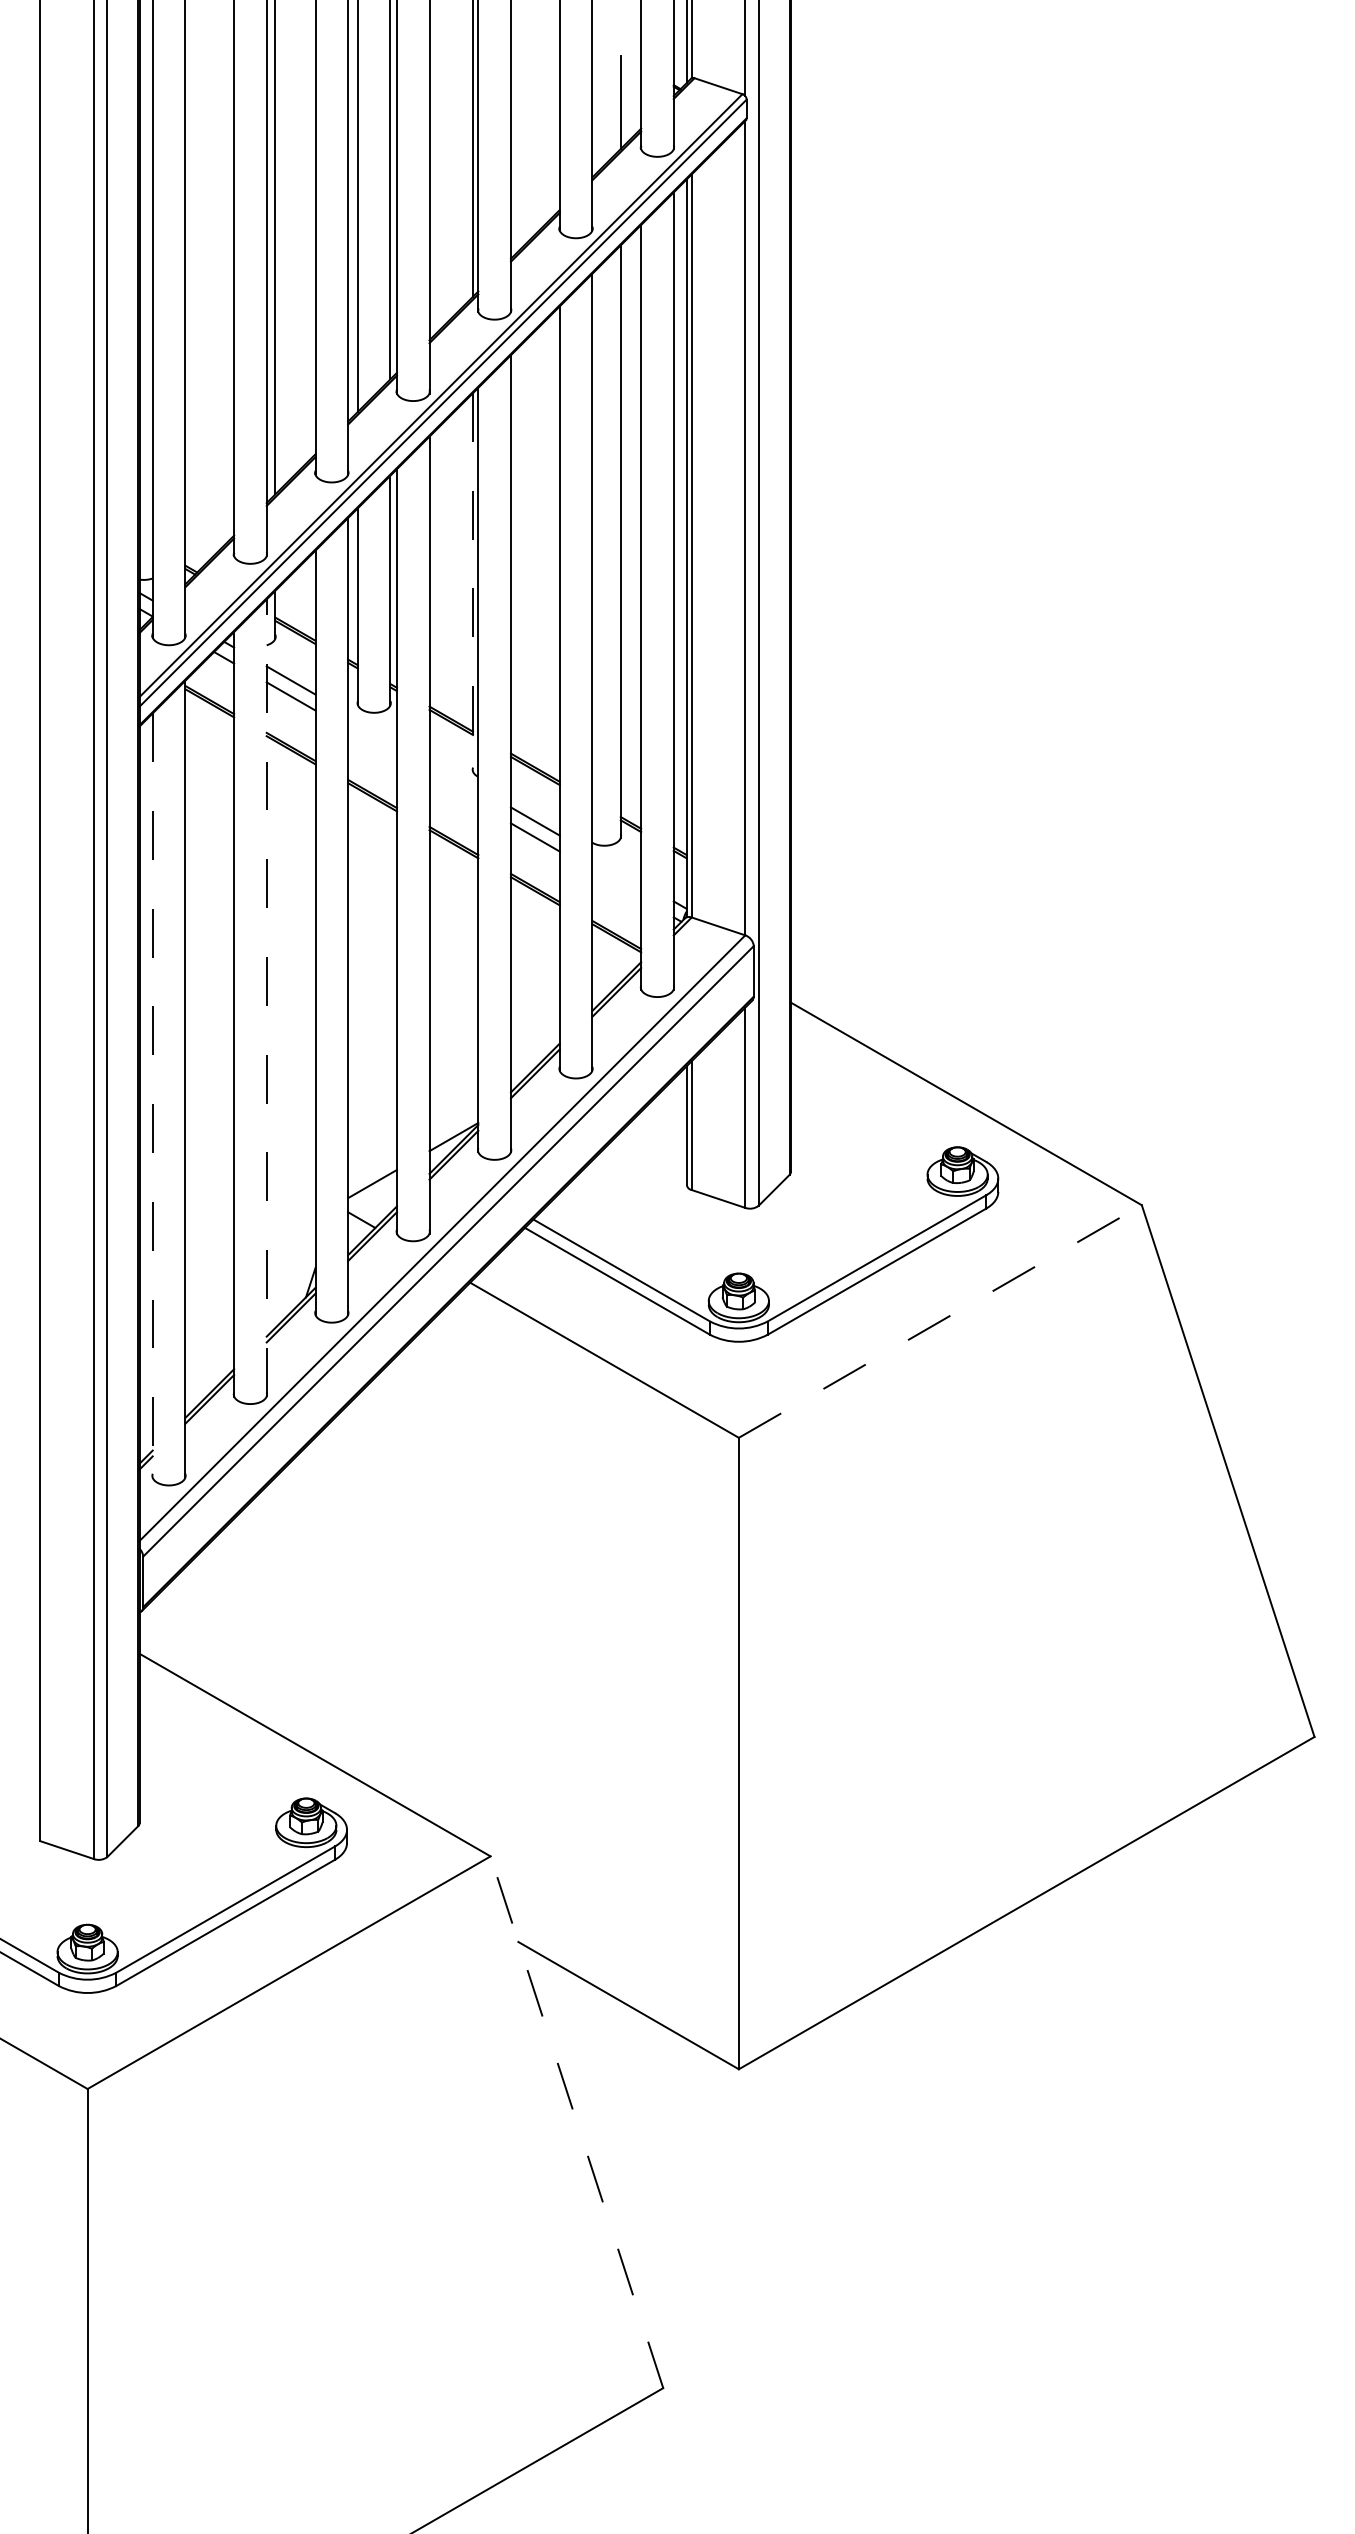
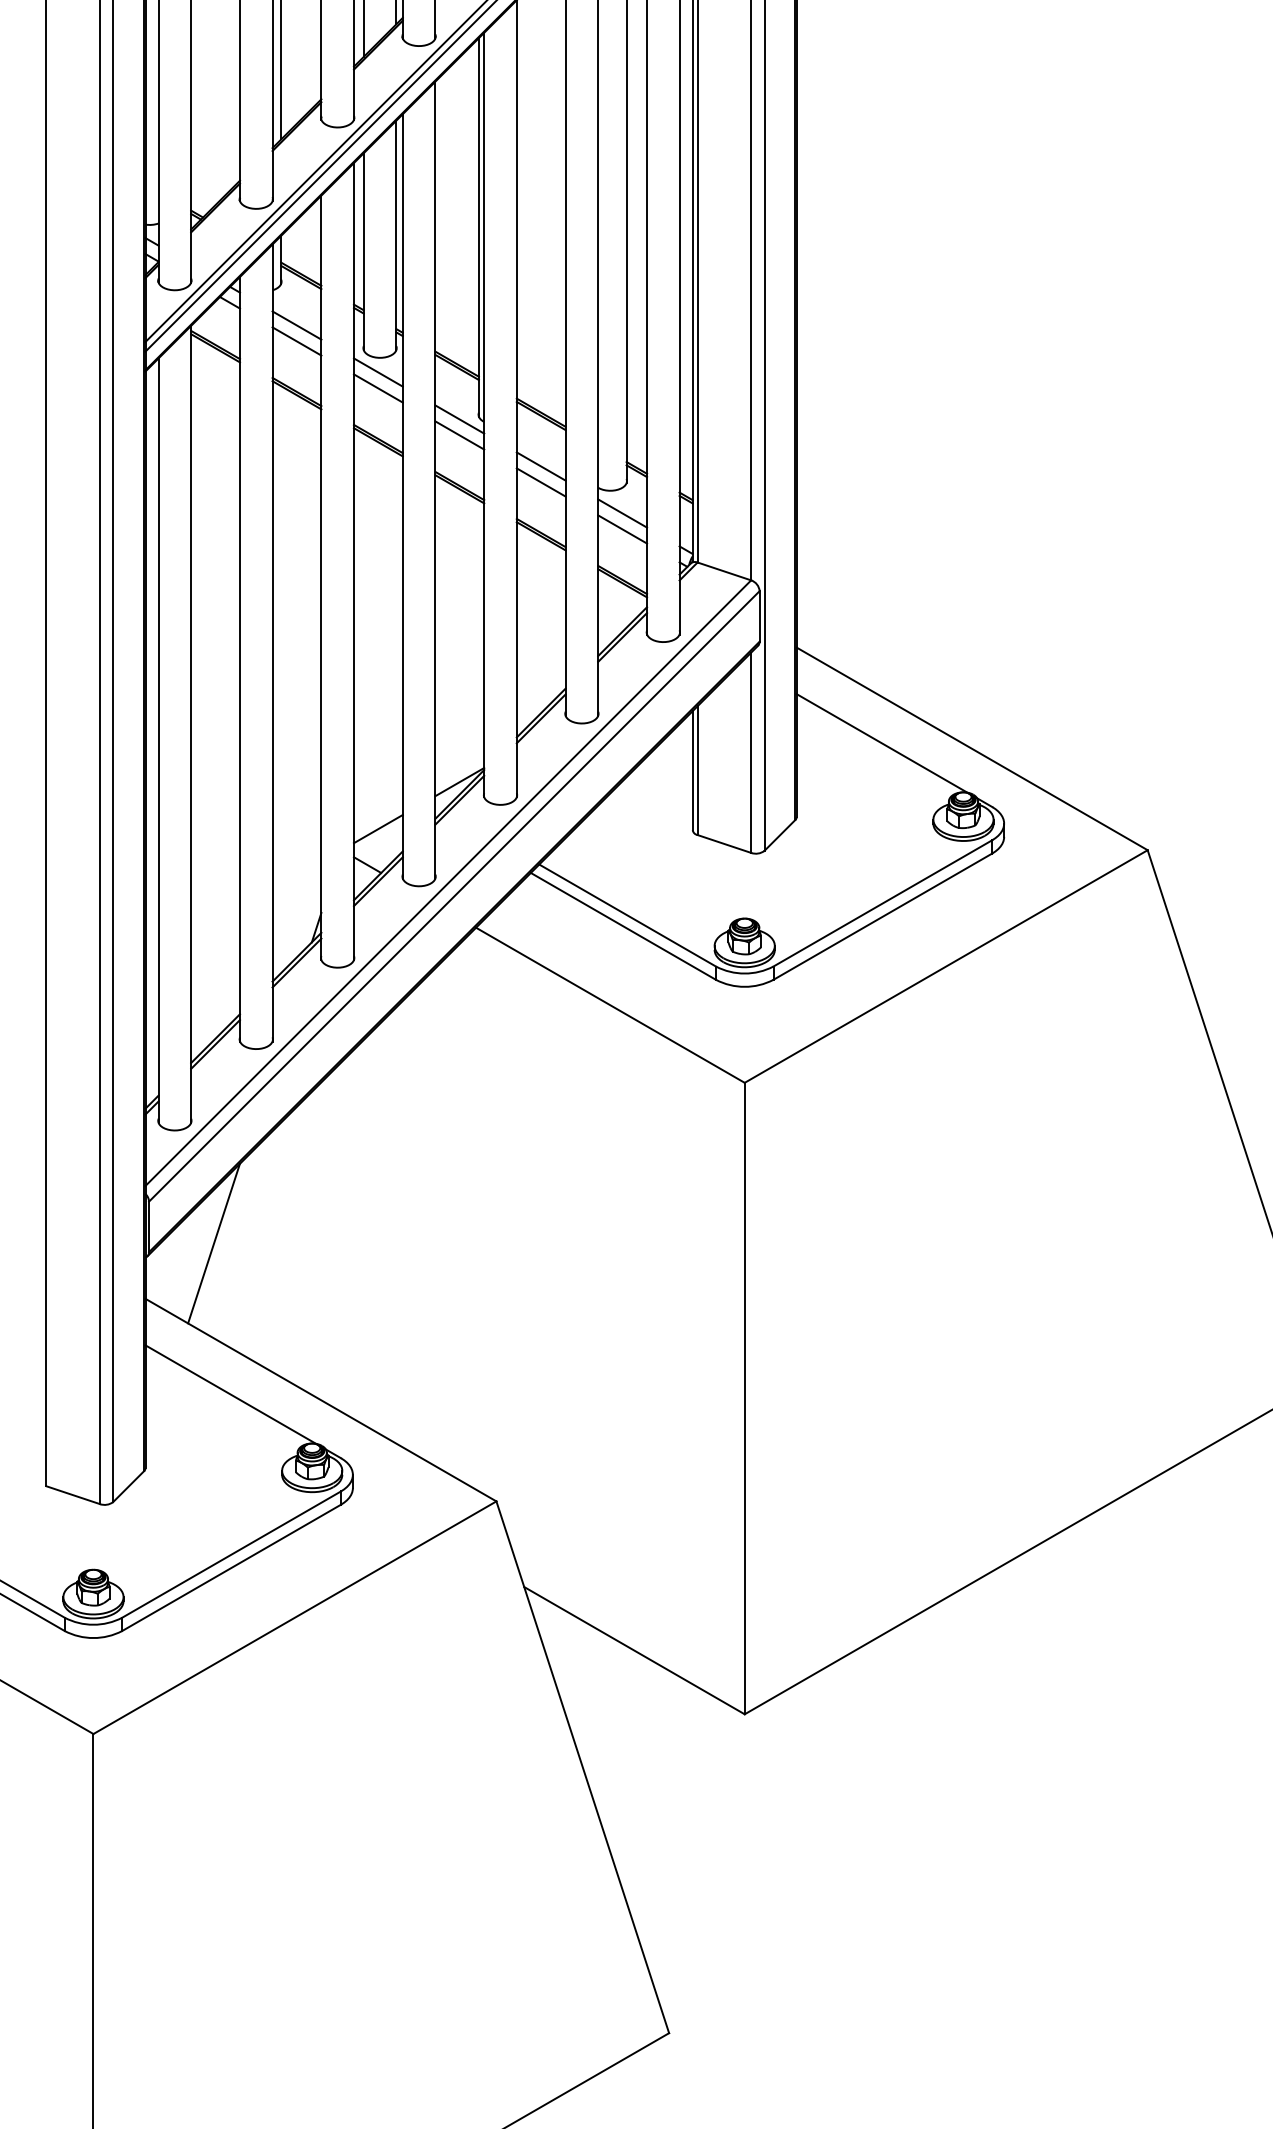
line: (473, 582) -> (479, 227), dashed -> solid
line: (372, 727) -> (378, 372), added
line: (372, 743) -> (378, 388), added
line: (453, 774) -> (459, 419), added
line: (453, 790) -> (459, 435), added
line: (616, 868) -> (622, 513), added
line: (616, 884) -> (622, 529), added
line: (266, 998) -> (272, 643), dashed -> solid
line: (152, 1096) -> (158, 741), dashed -> solid
line: (875, 1098) -> (881, 743), added
line: (940, 1321) -> (946, 966), dashed -> solid
line: (208, 1598) -> (214, 1243), added
line: (224, 1749) -> (230, 1394), added
line: (576, 2122) -> (582, 1767), dashed -> solid

